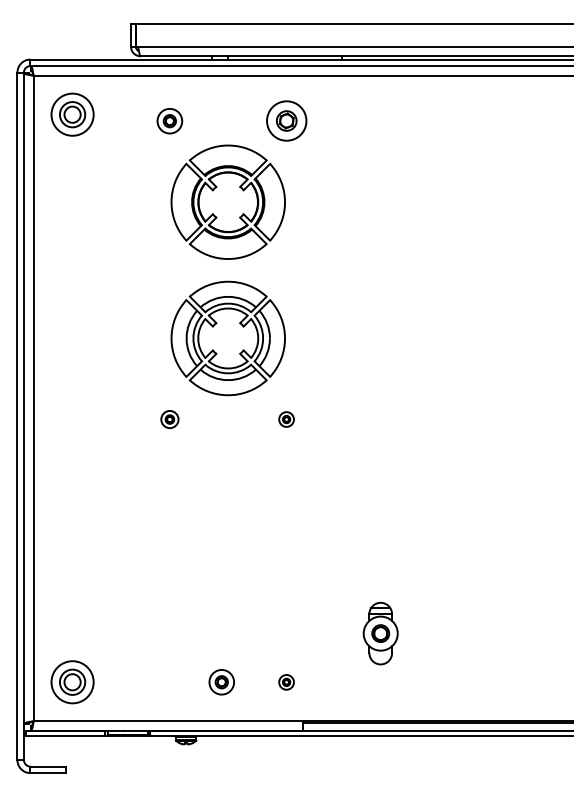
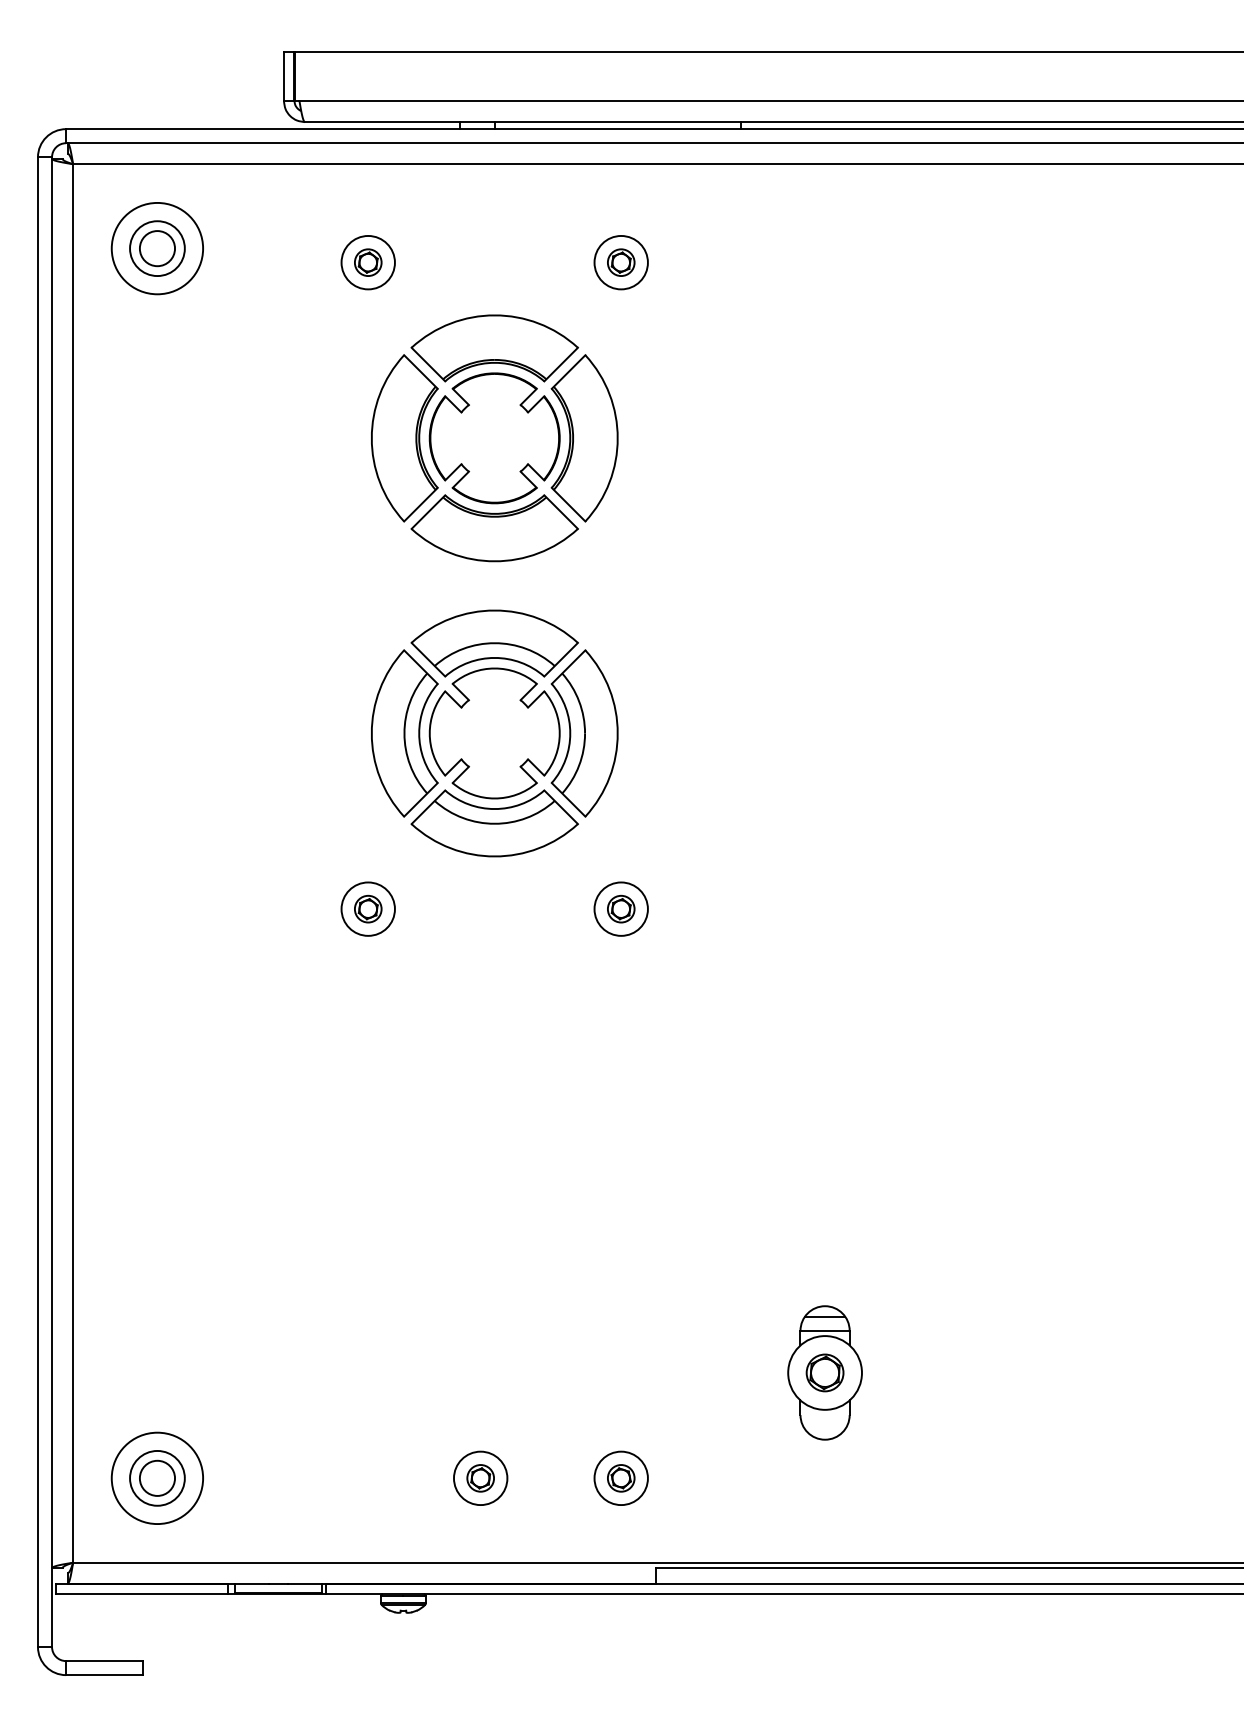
part: (286, 121) -> (620, 263), size x0.62
part: (169, 419) -> (367, 909), size x1.43
part: (286, 419) -> (620, 909), size x1.67
part: (286, 682) -> (620, 1478), size x1.67

